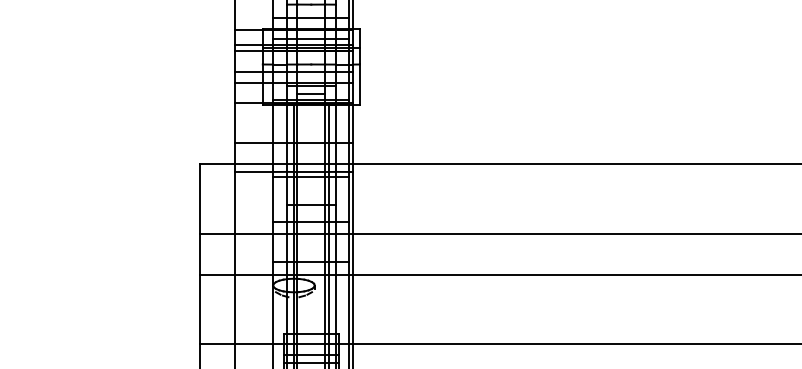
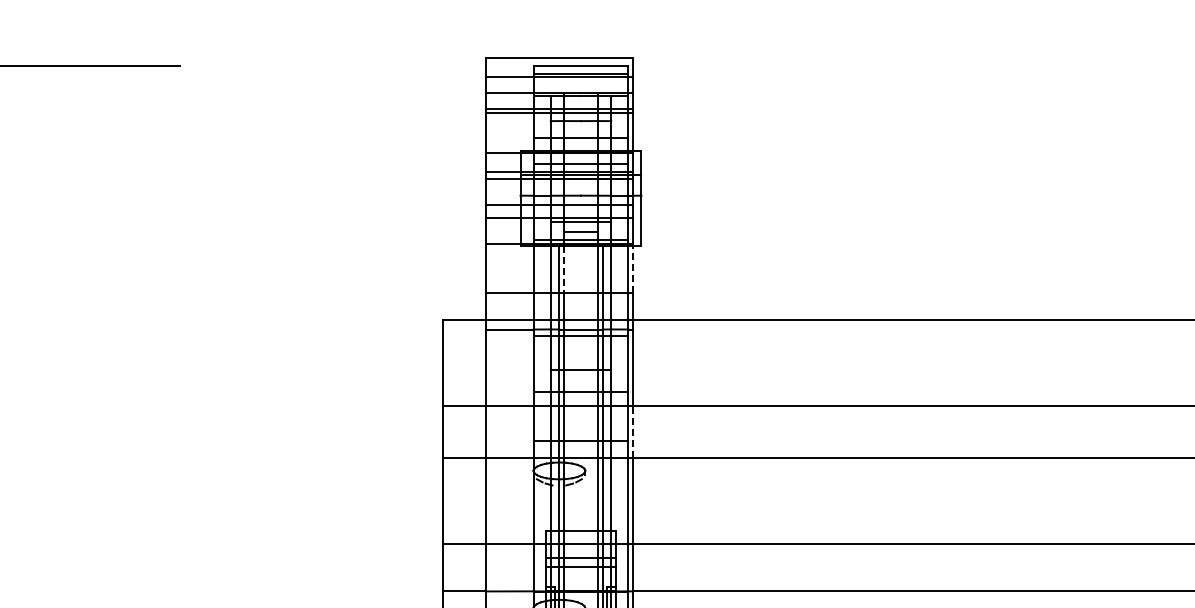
line: (297, 123) -> (563, 269), solid -> dashed
line: (352, 123) -> (632, 269), solid -> dashed
line: (352, 253) -> (632, 431), solid -> dashed

